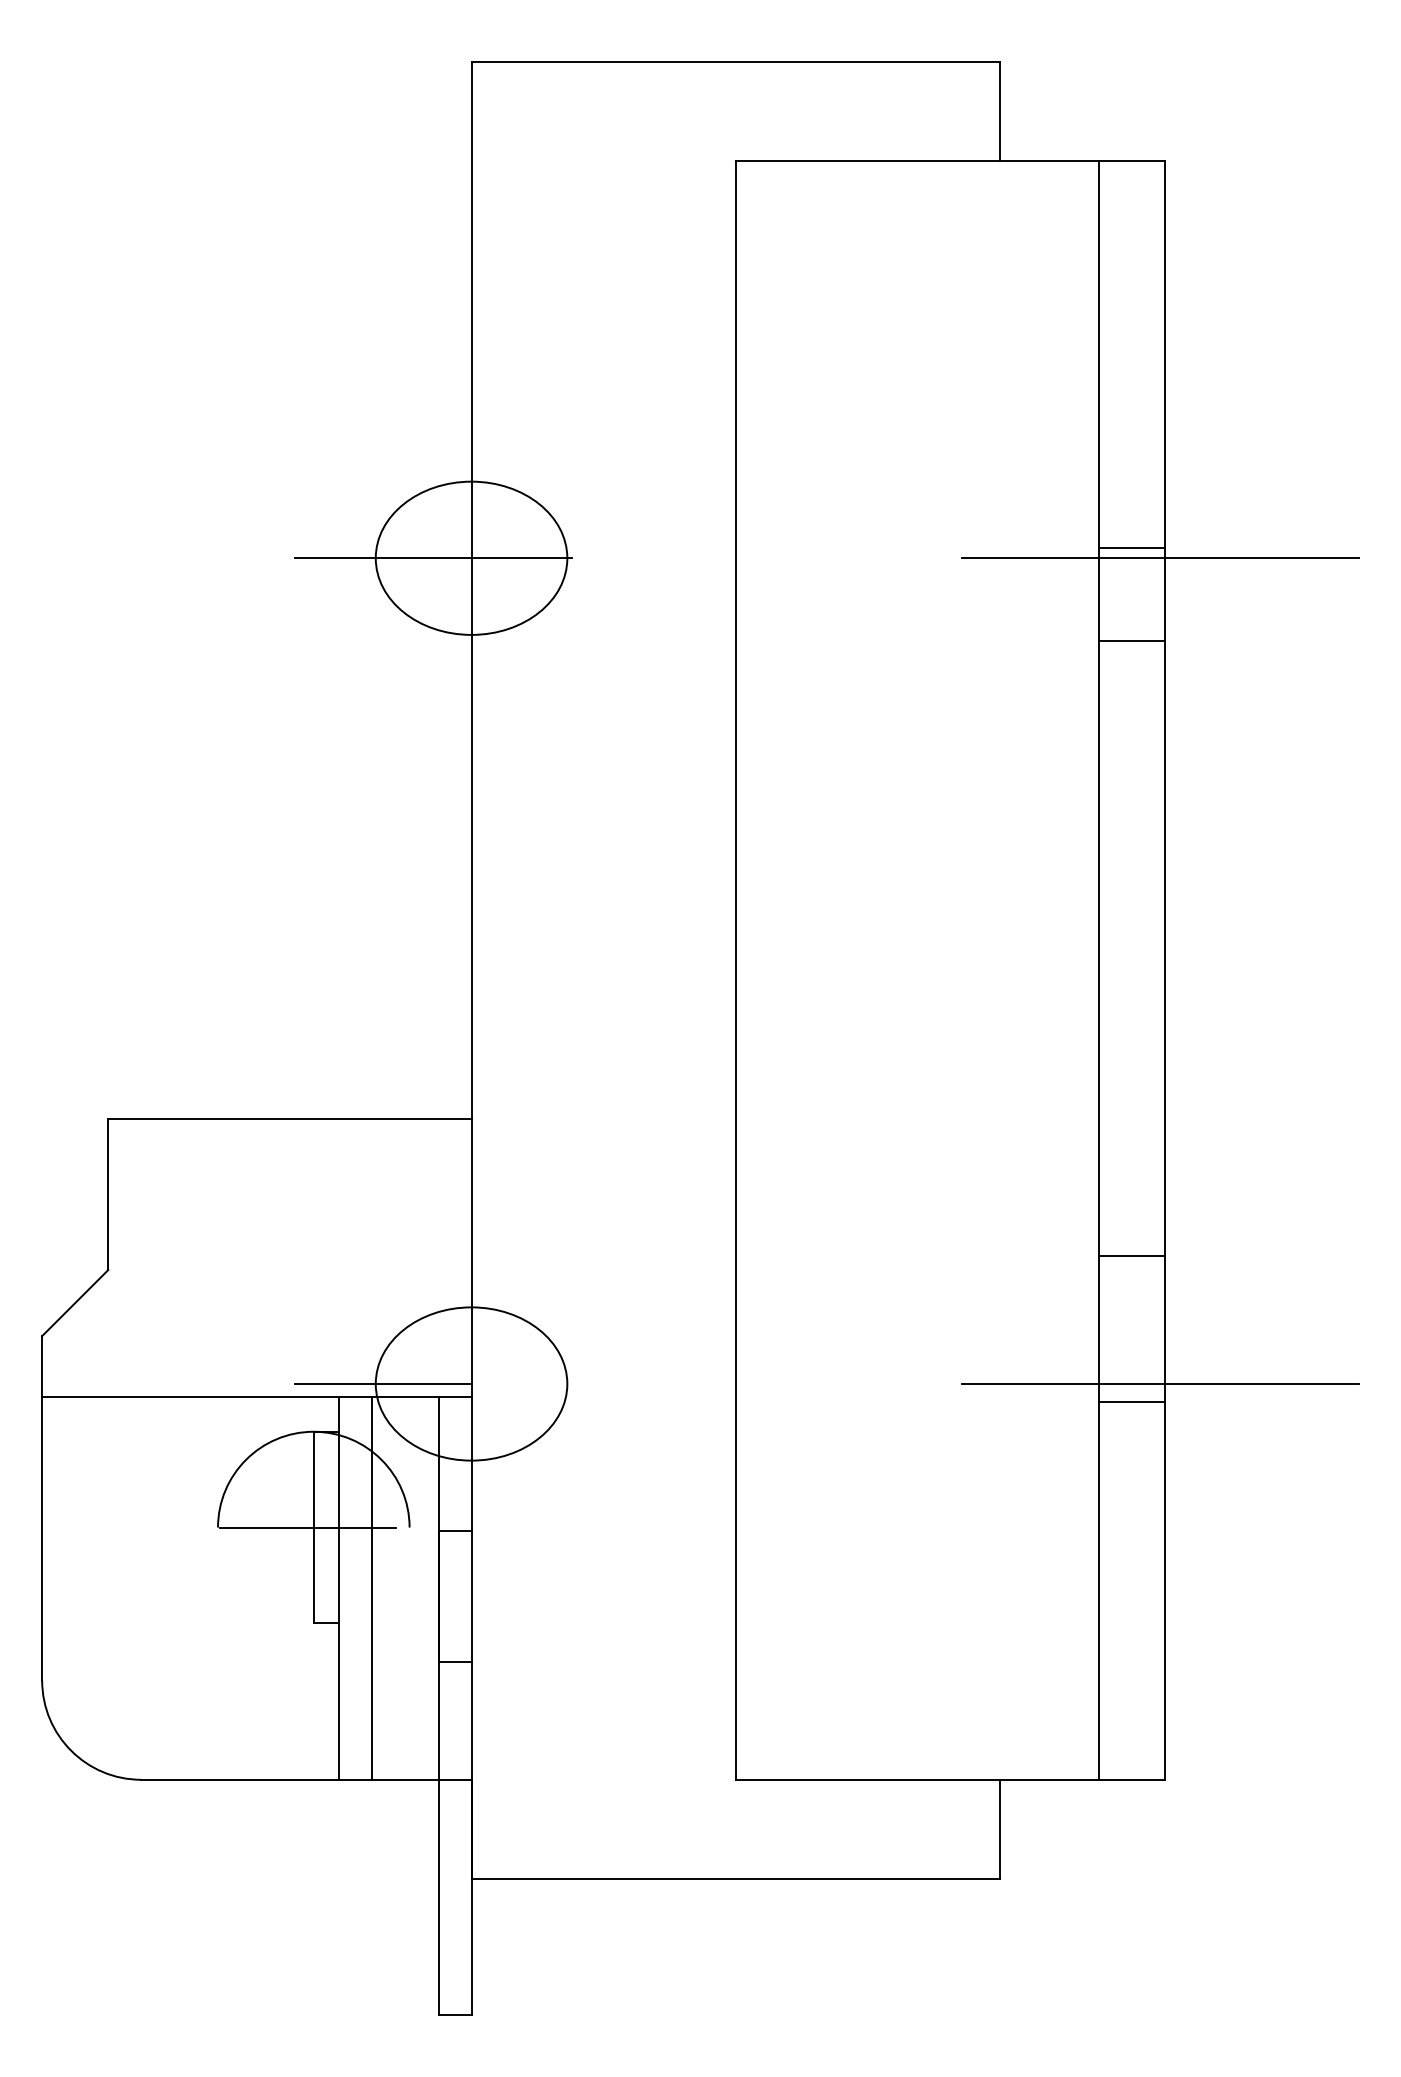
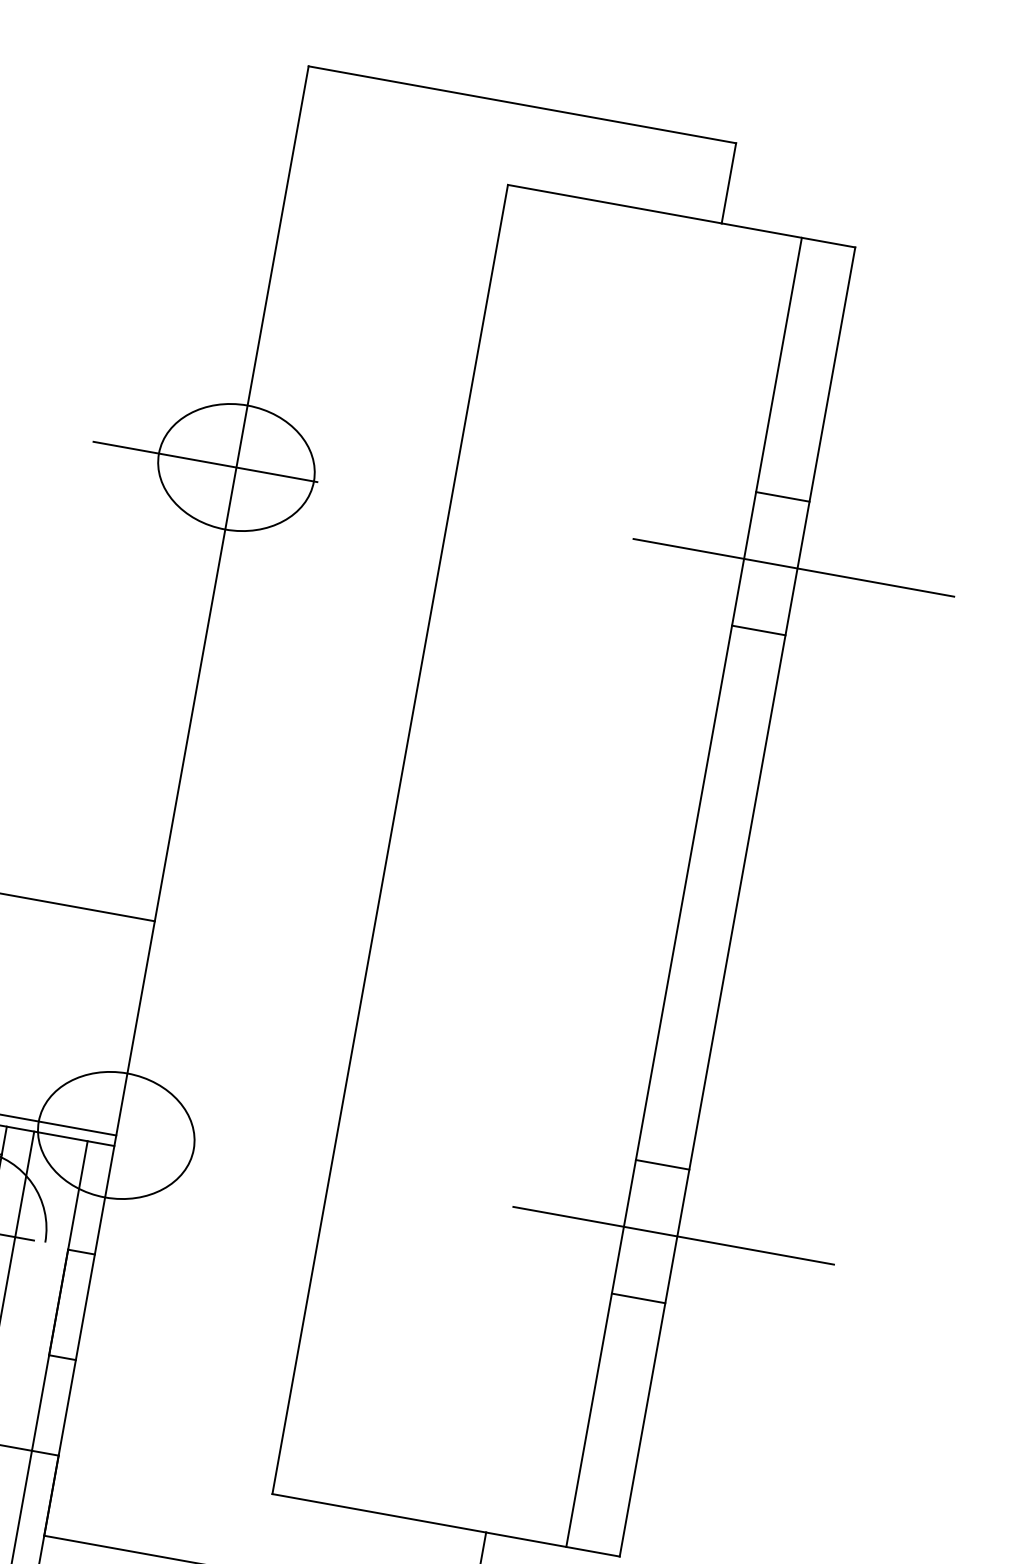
line: (1132, 547) -> (783, 496), moved
line: (1132, 1256) -> (662, 1164), moved
line: (1132, 1401) -> (638, 1298), moved

